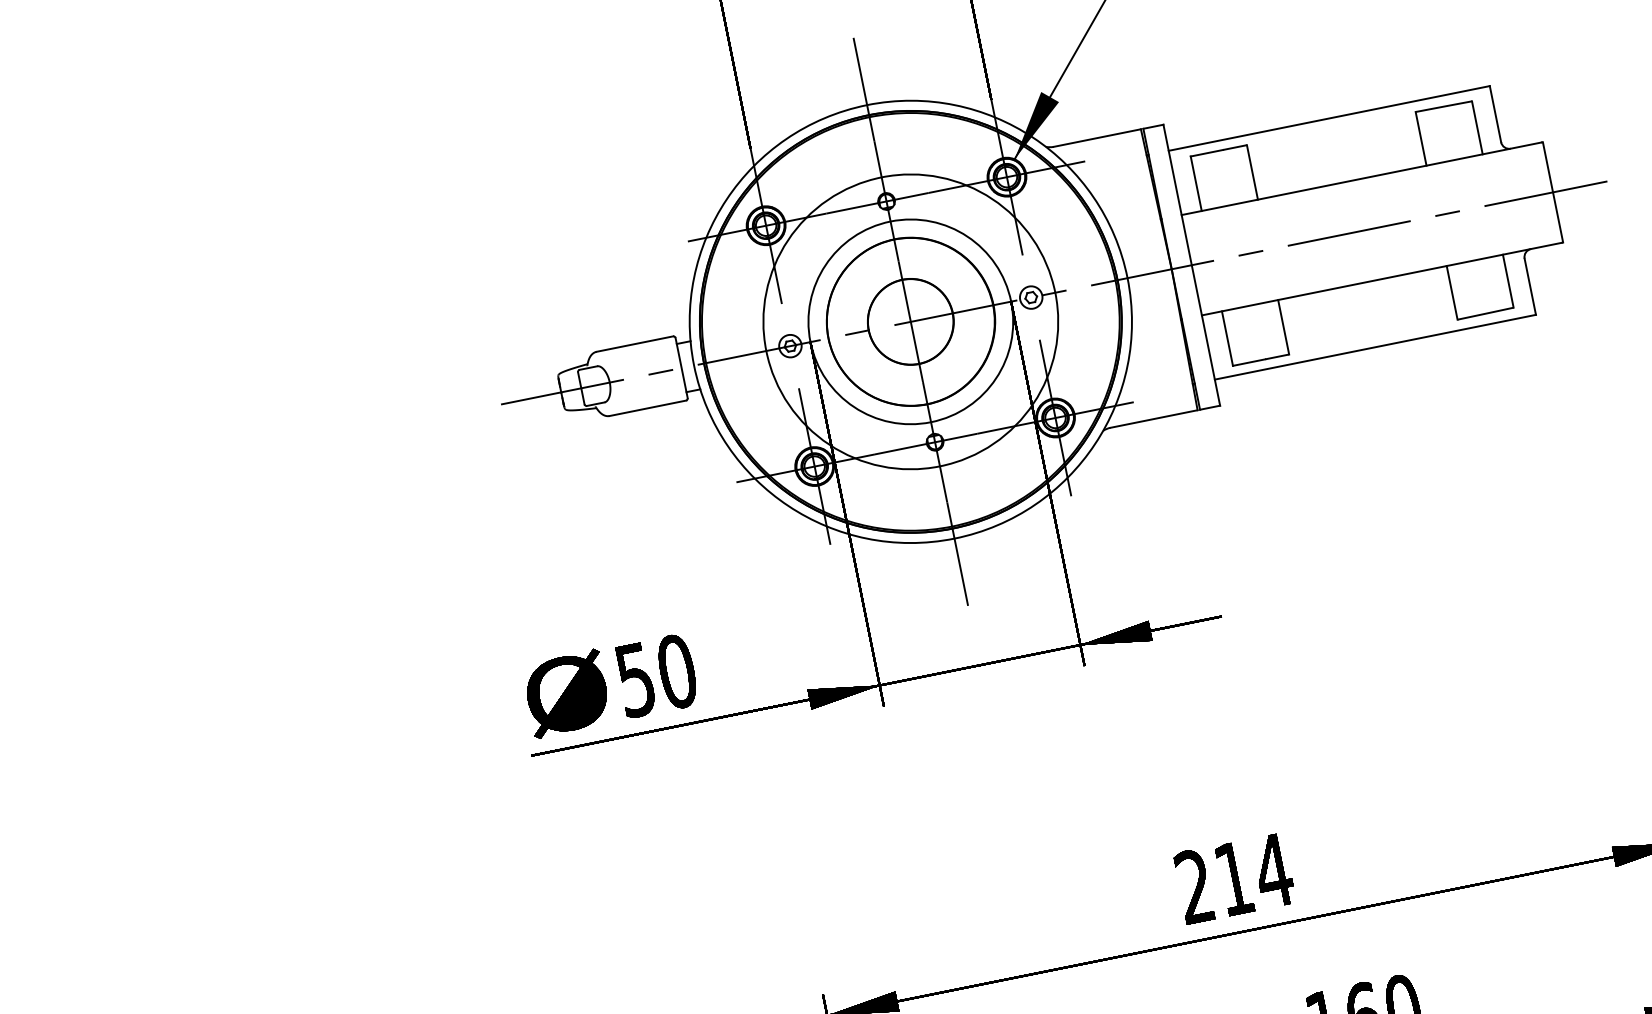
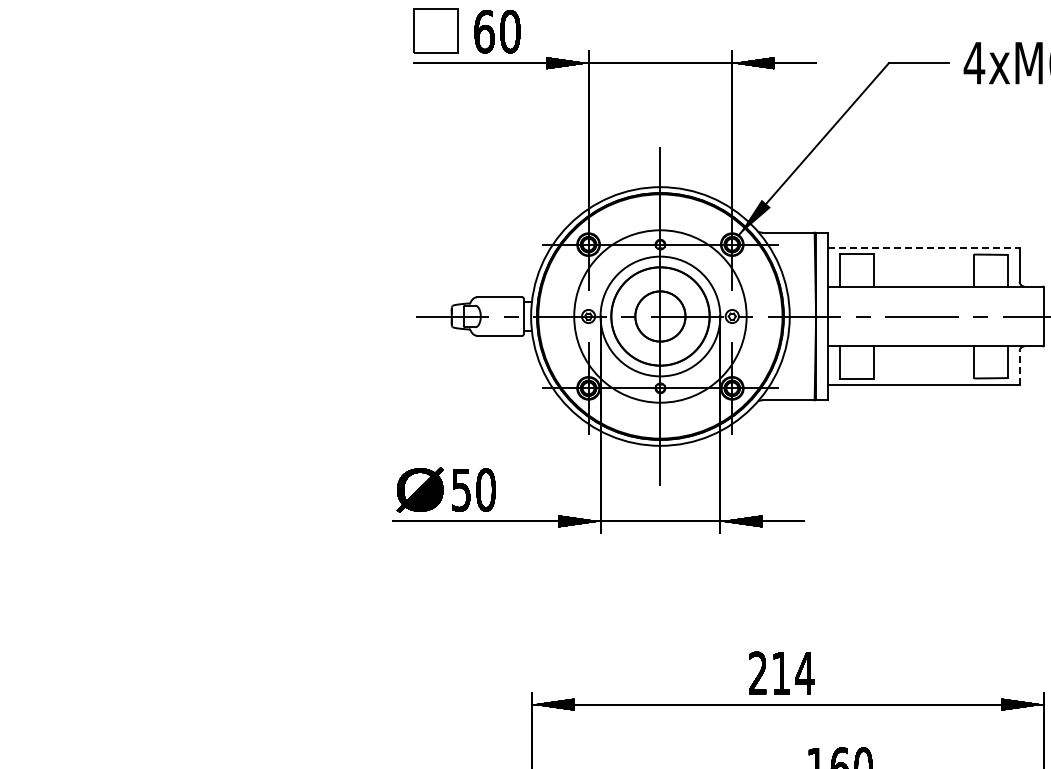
line: (1328, 119) -> (923, 248), solid -> dashed
line: (1530, 287) -> (1019, 368), solid -> dashed

